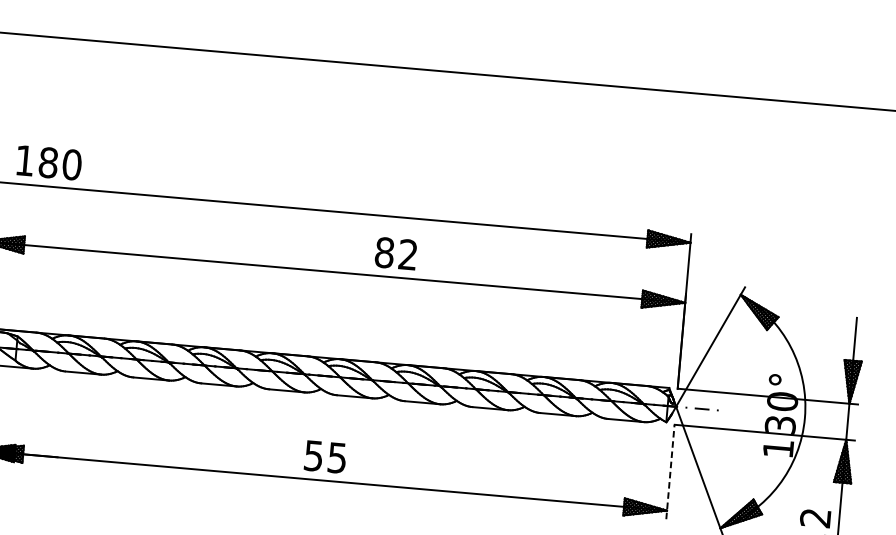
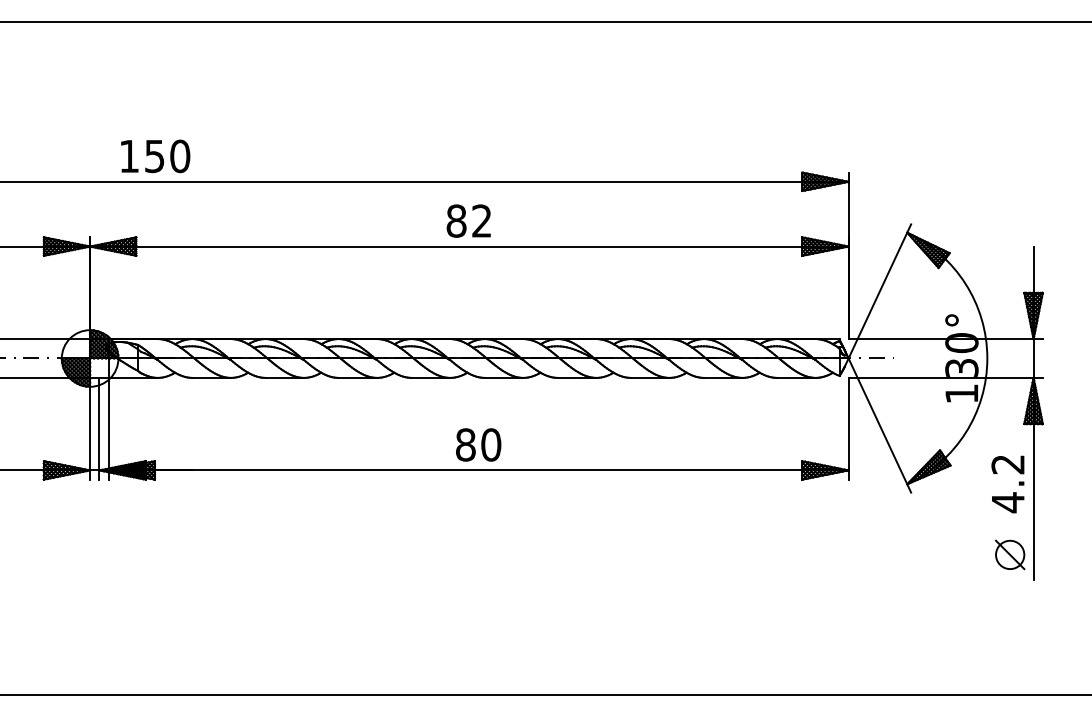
text: (48, 162) -> (154, 156), 180 -> 150
text: (395, 253) -> (468, 220), moved
text: (325, 456) -> (478, 444), 55 -> 80
line: (670, 471) -> (848, 428), dashed -> solid

